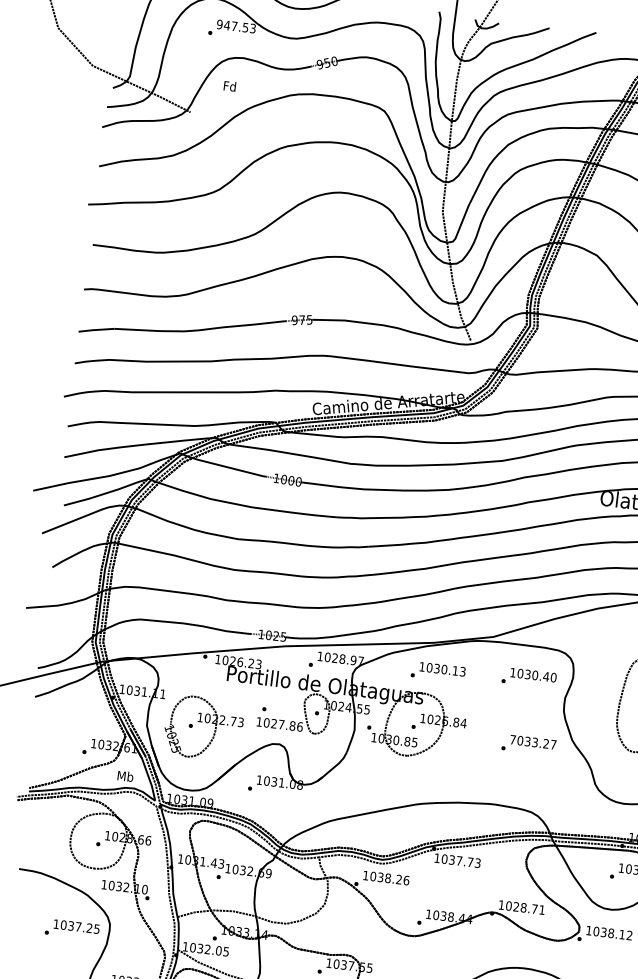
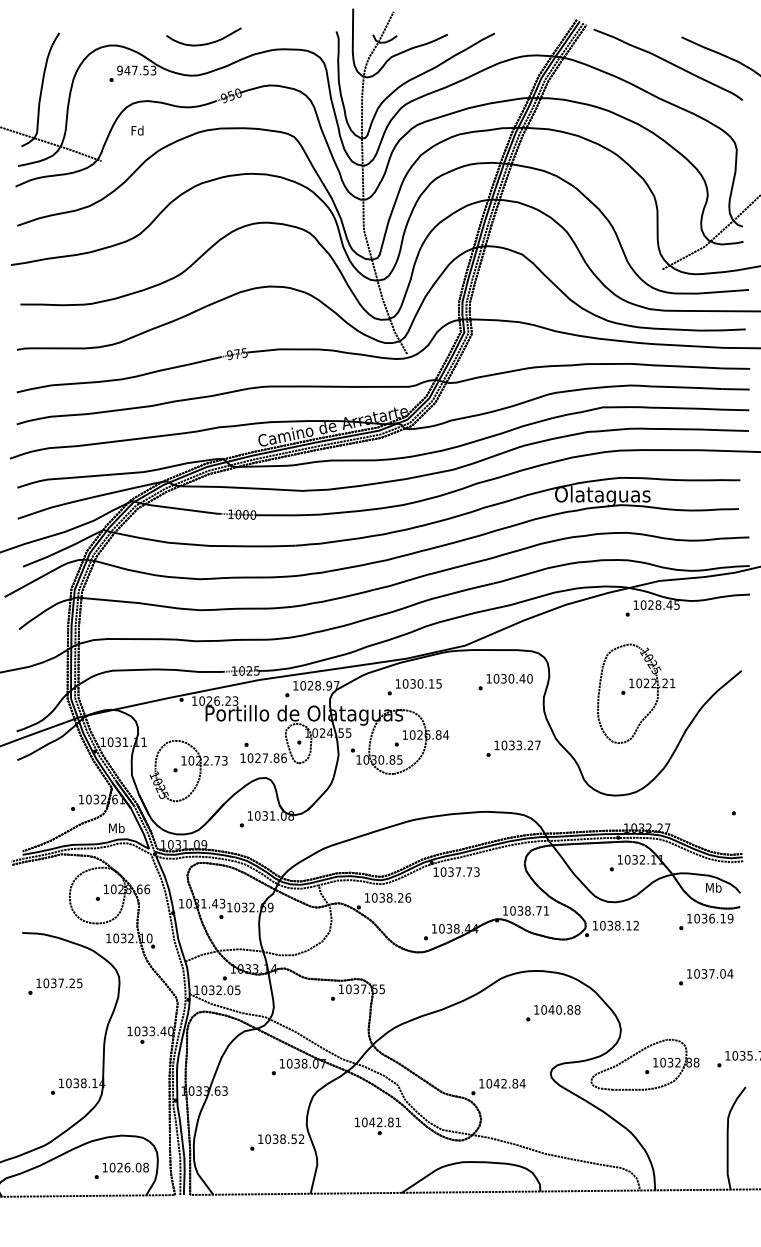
text: (462, 671) -> (438, 683), 1030.13 -> 1030.15
text: (512, 739) -> (496, 745), 7033.27 -> 1033.27
text: (516, 907) -> (520, 911), 1028.71 -> 1038.71
text: (72, 929) -> (55, 986), moved

